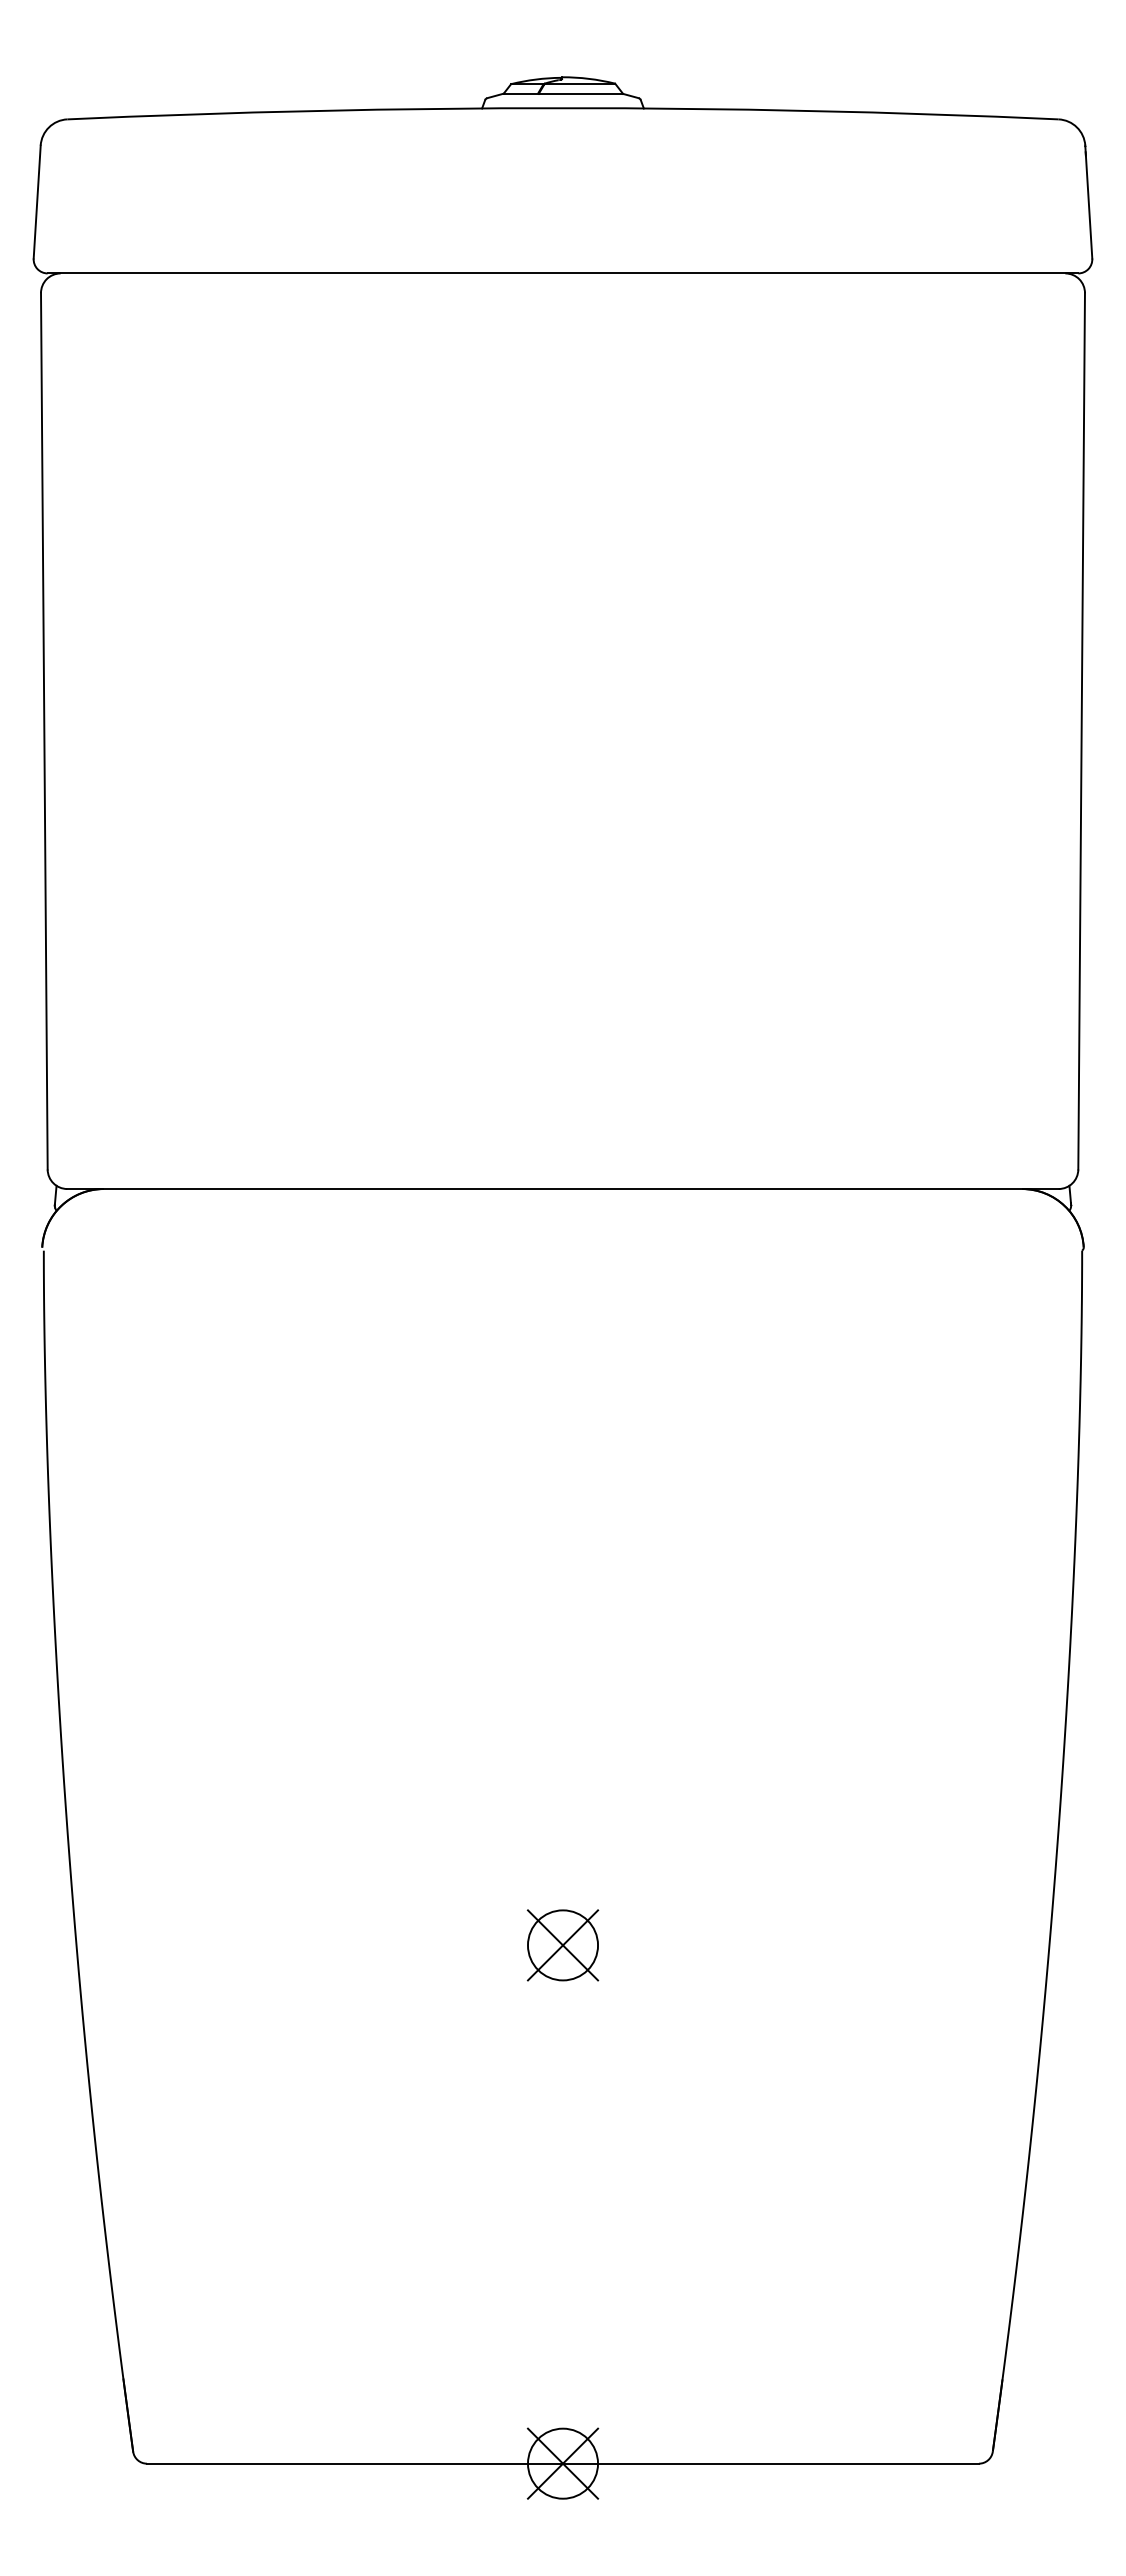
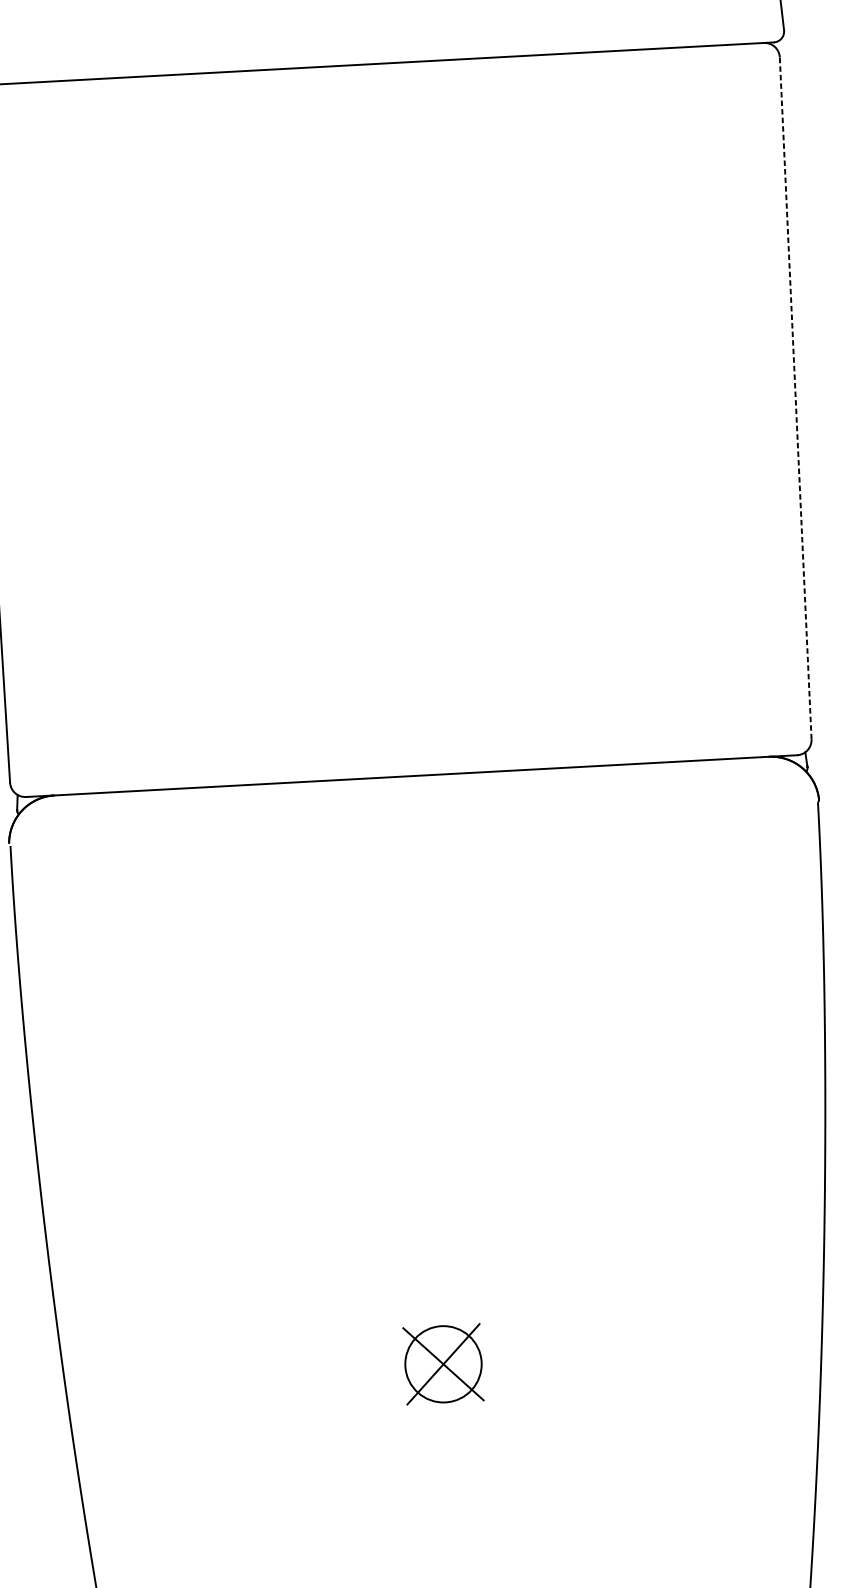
line: (1081, 730) -> (795, 397), solid -> dashed
part: (562, 1945) -> (443, 1364), size x1.4

